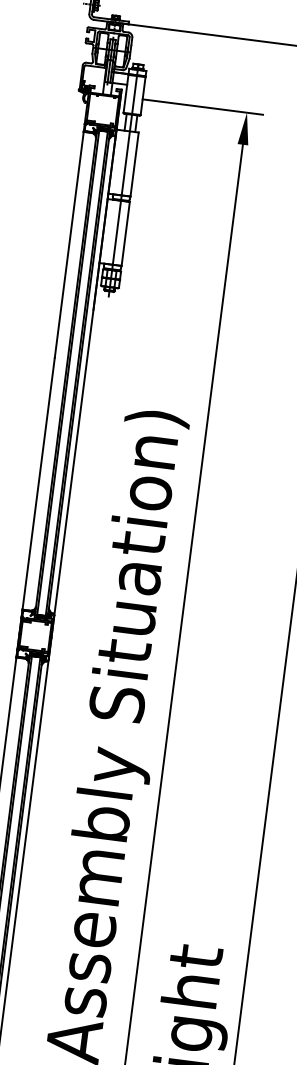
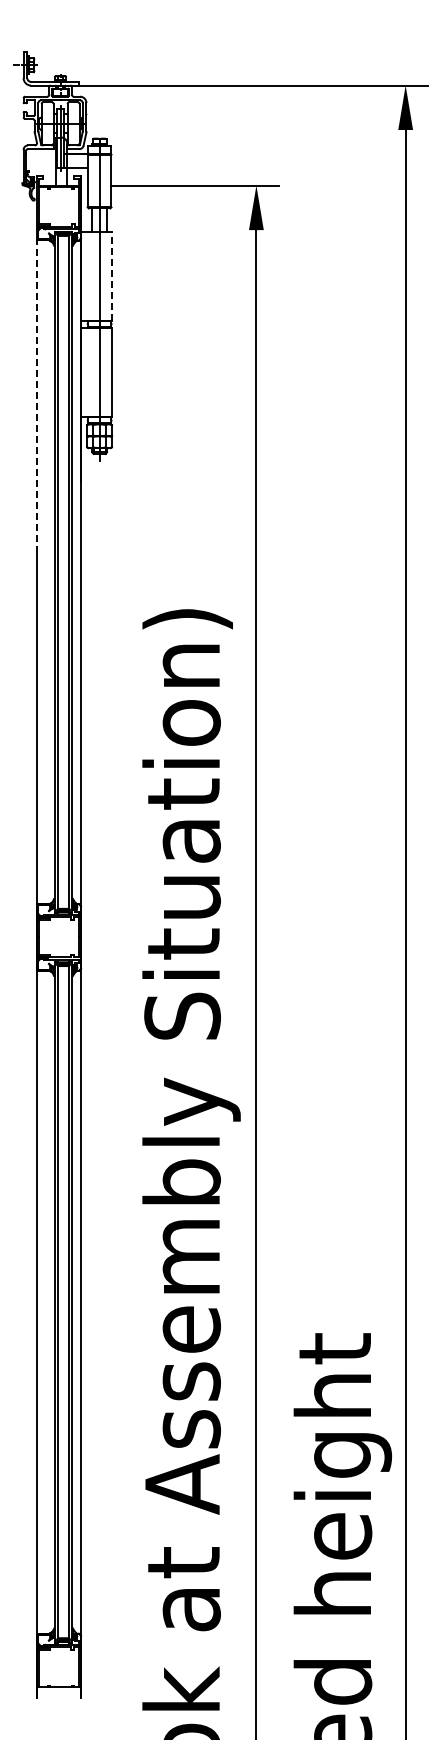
line: (134, 164) -> (111, 275), solid -> dashed
line: (69, 244) -> (36, 396), solid -> dashed

